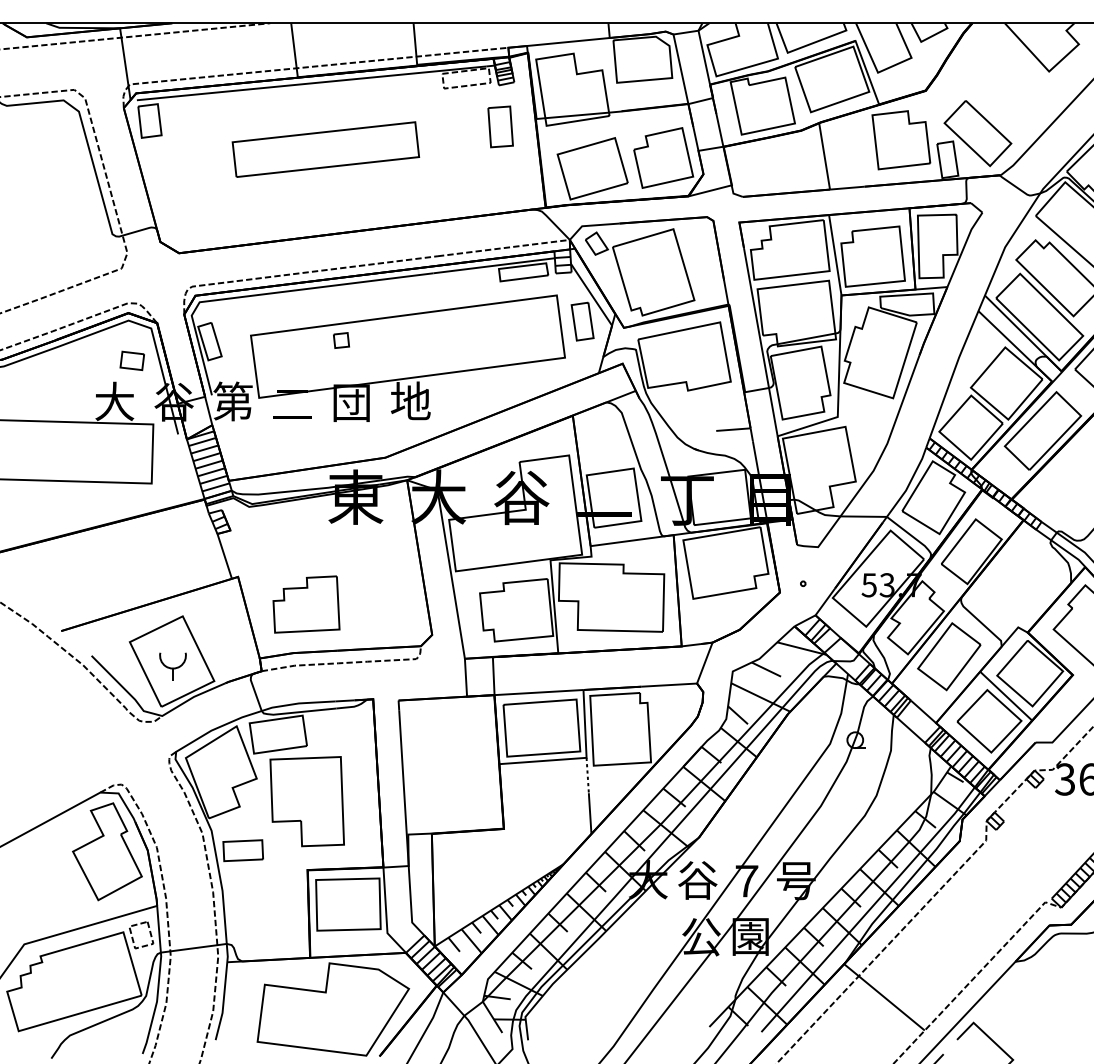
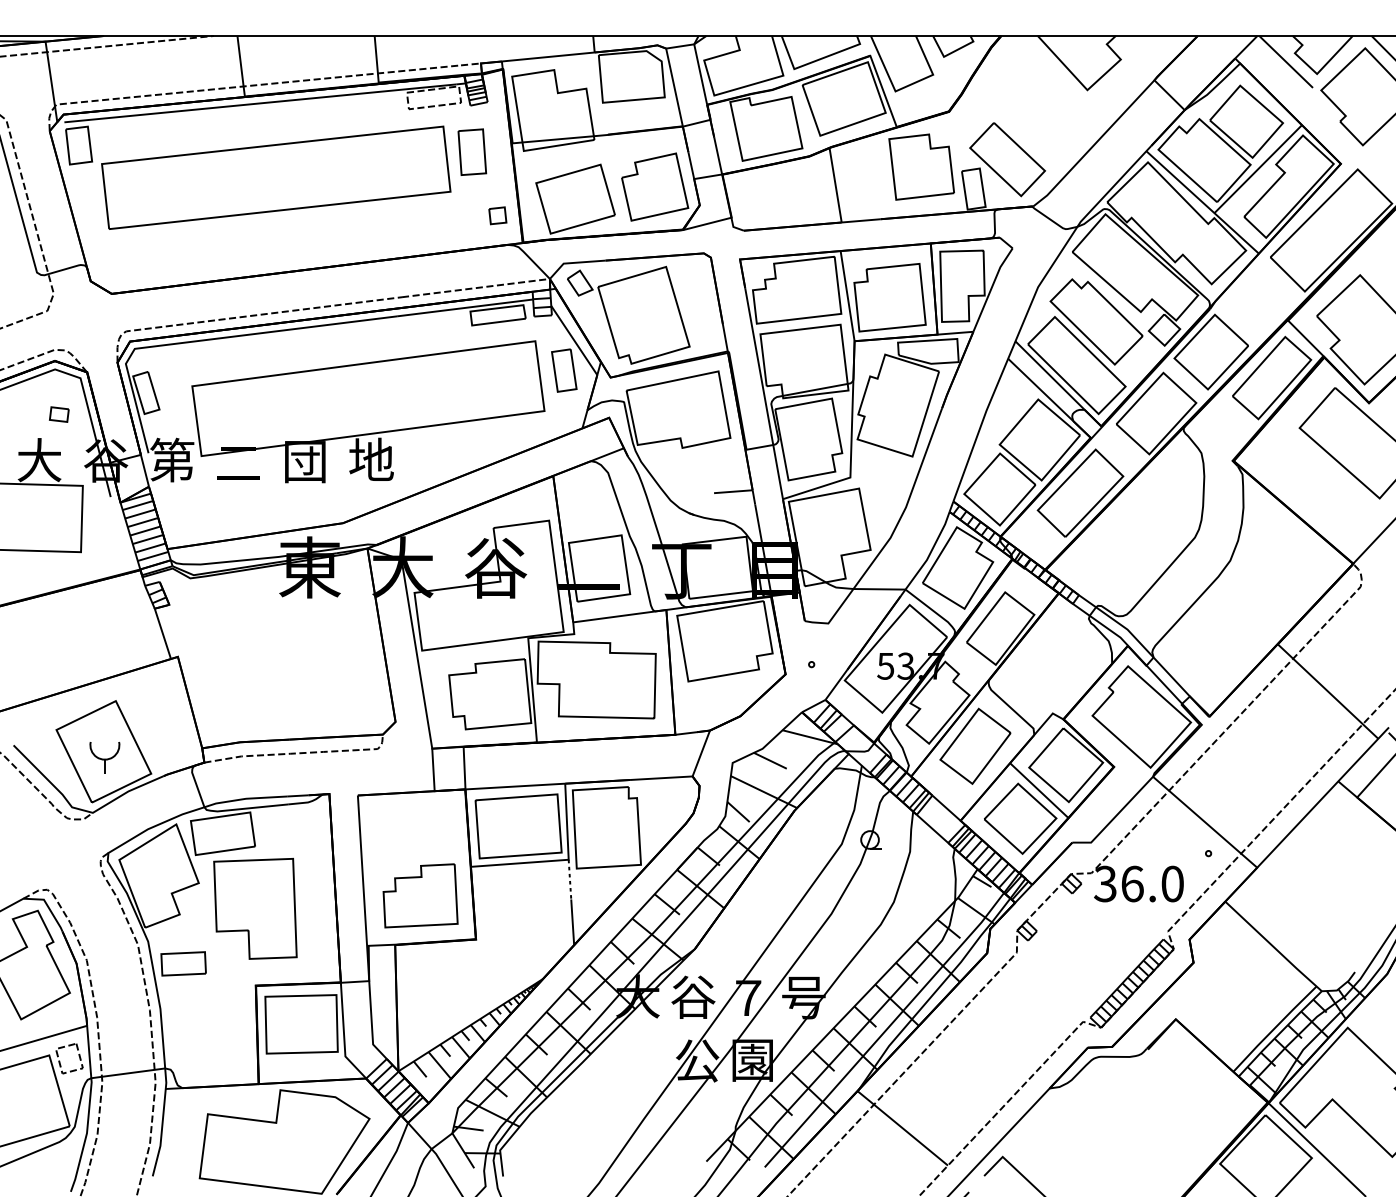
part: (326, 149) -> (276, 177), size x1.67
part: (341, 340) -> (497, 215), moved
part: (132, 360) -> (59, 414), size x0.71
part: (306, 604) -> (420, 895), moved

